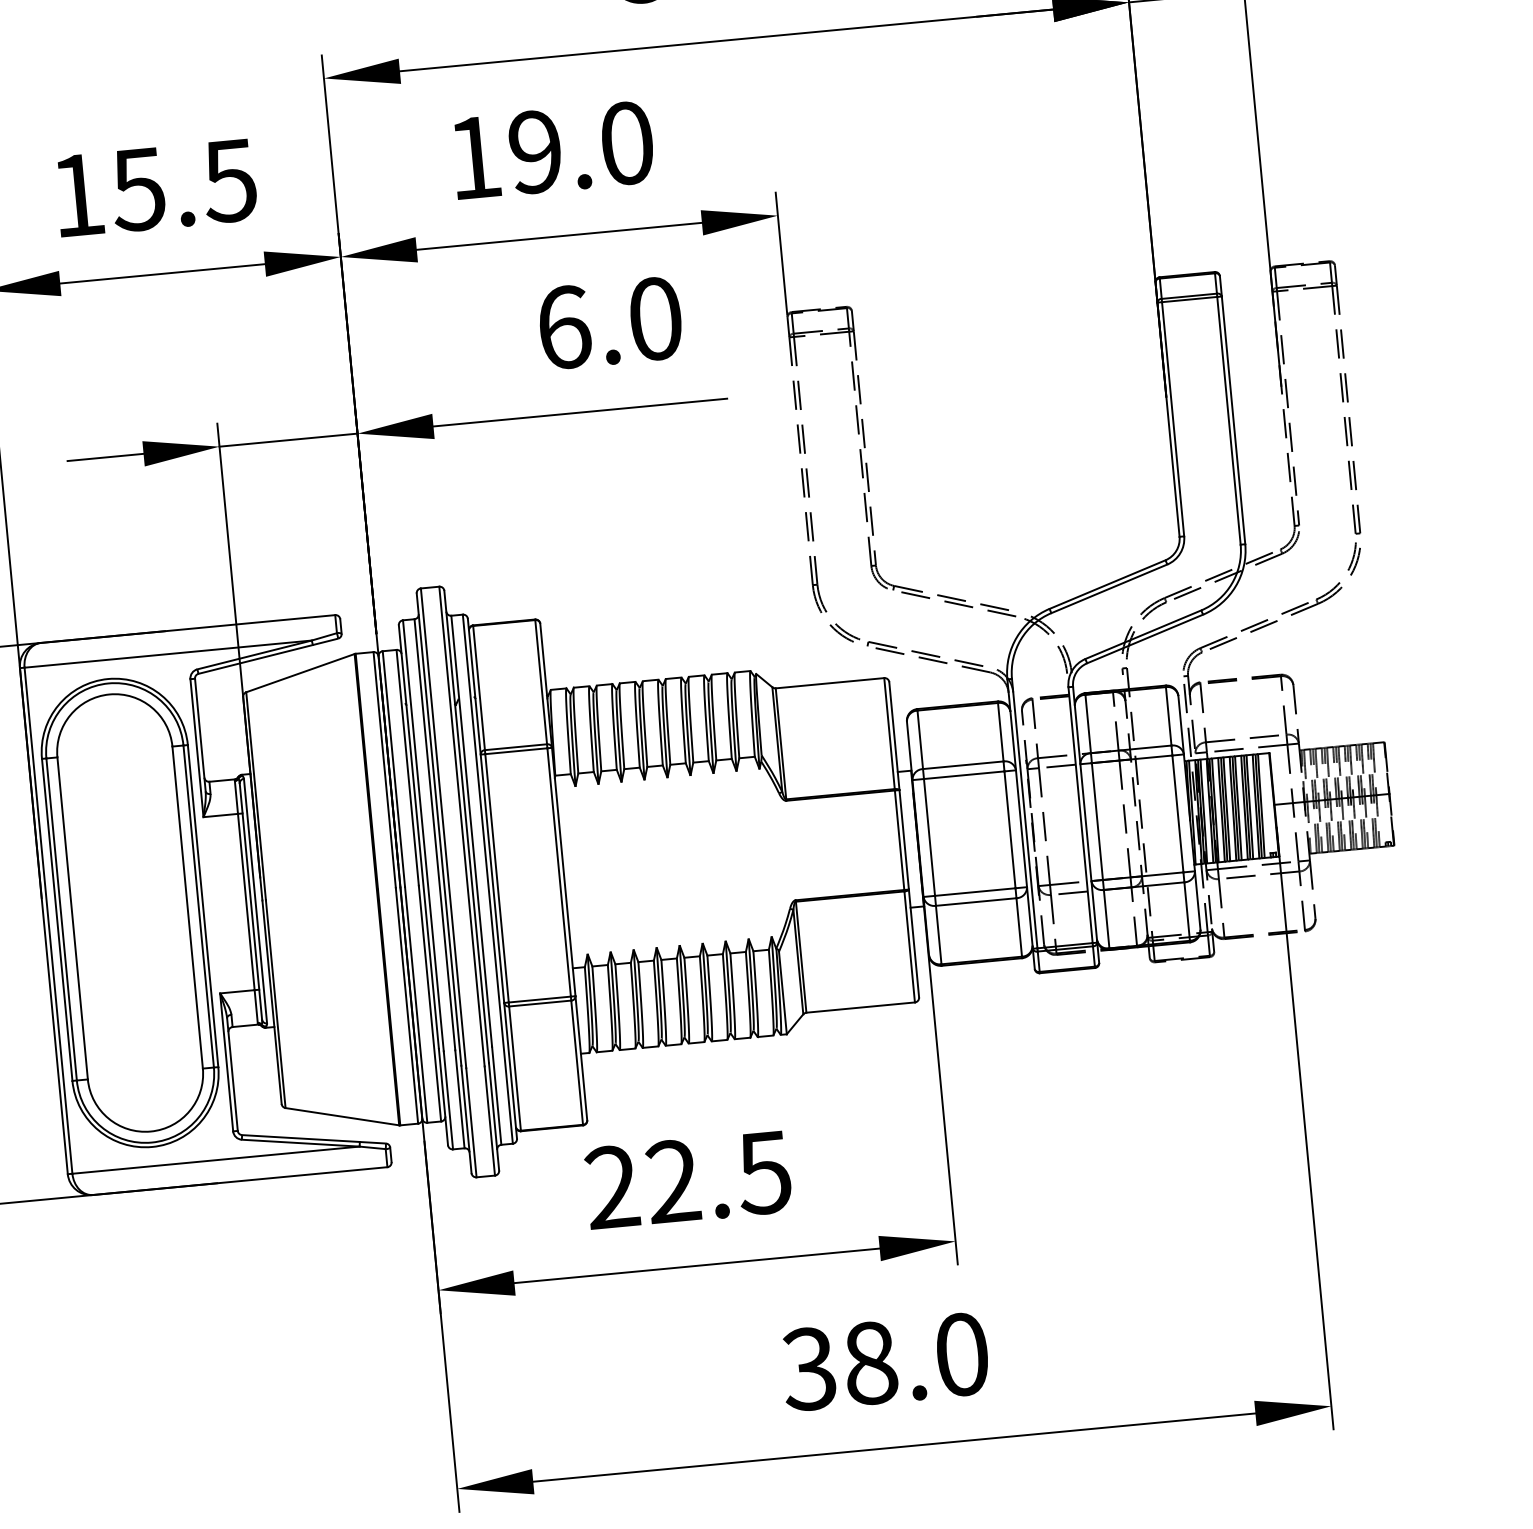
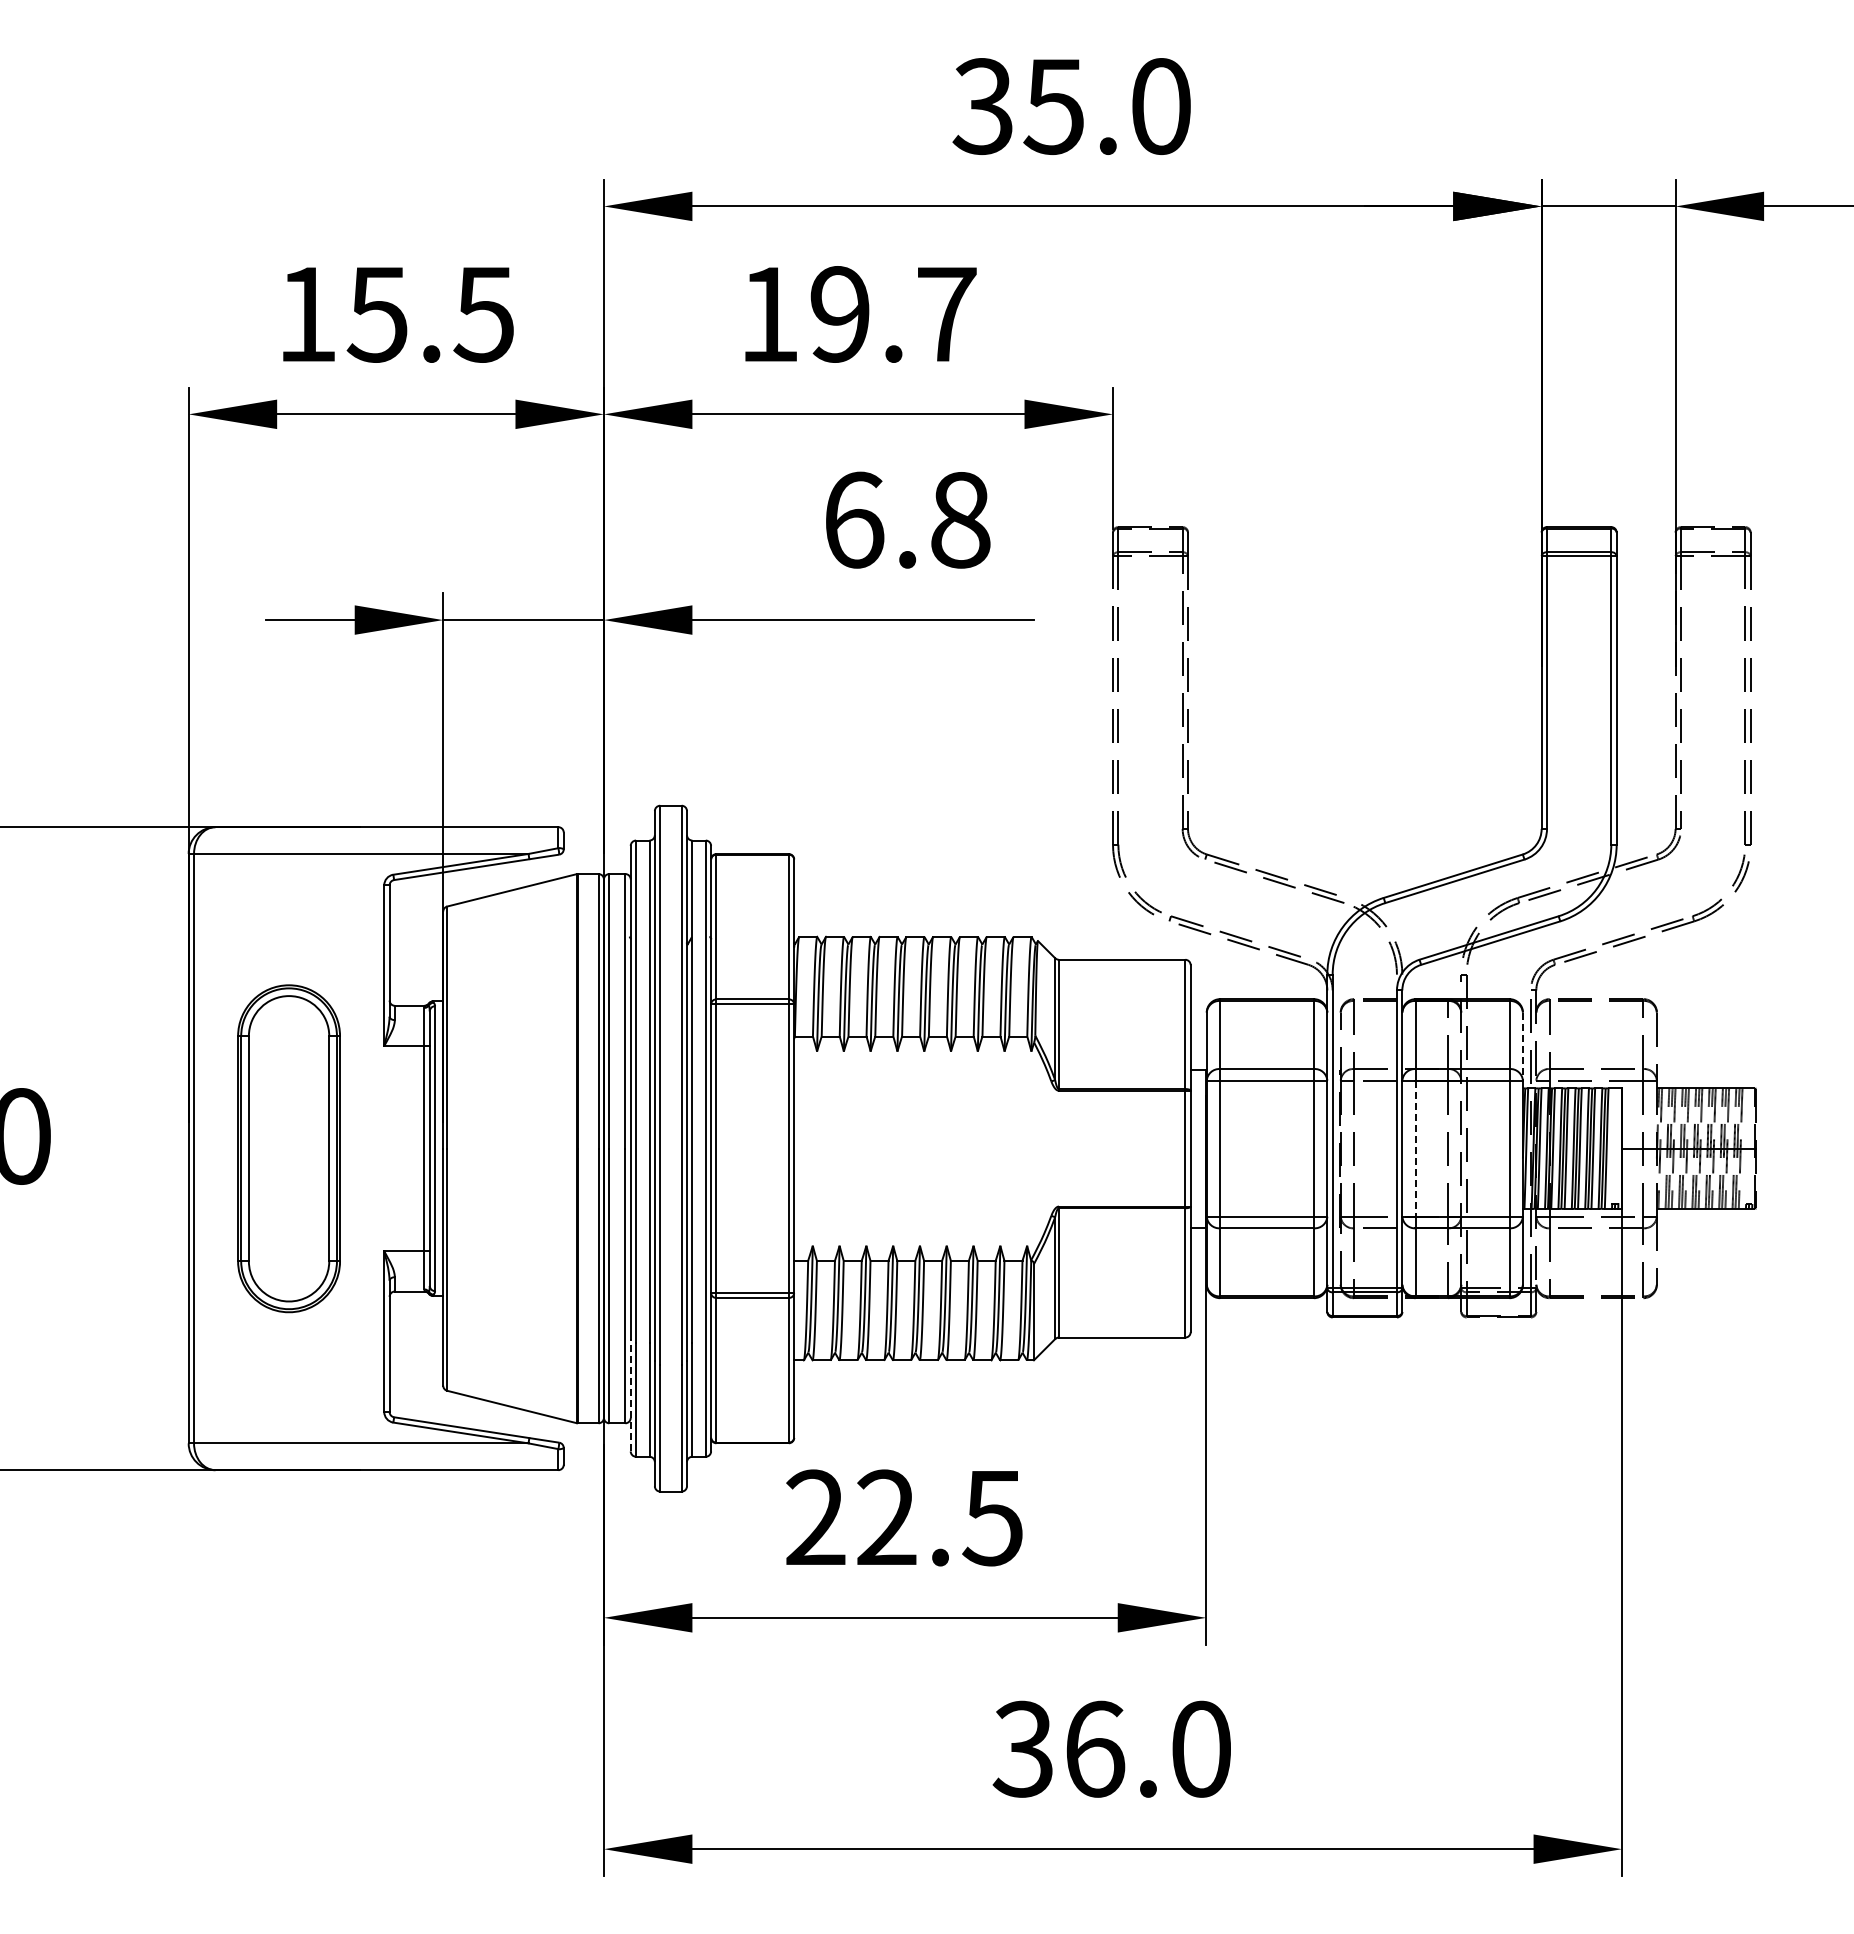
text: (627, 143) -> (947, 314), 19.0 -> 19.7
text: (655, 318) -> (960, 519), 6.0 -> 6.8
line: (1180, 726) -> (1522, 1047), solid -> dashed
line: (1097, 822) -> (1415, 1149), solid -> dashed
part: (129, 912) -> (288, 1148), size x0.6
line: (443, 1096) -> (630, 1394), solid -> dashed
text: (871, 1362) -> (1095, 1748), 38.0 -> 36.0

